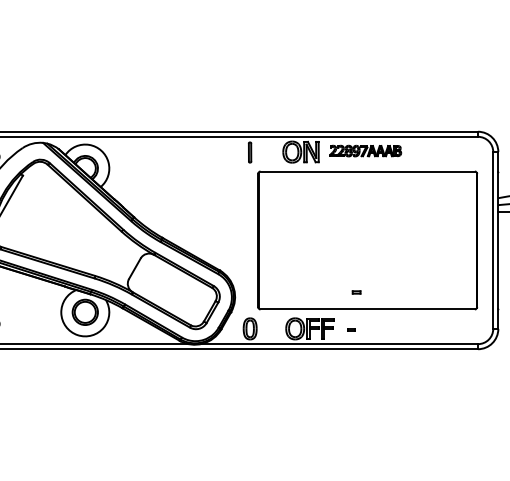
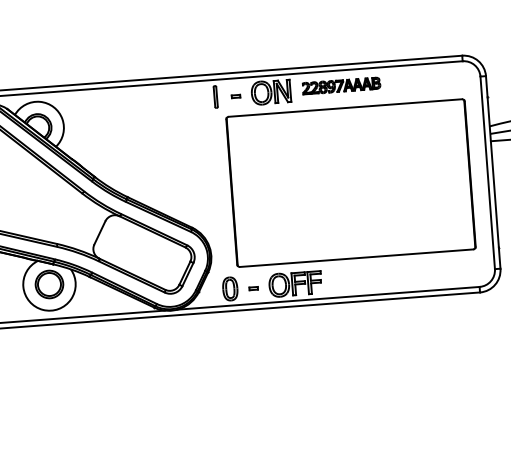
part: (356, 292) -> (235, 96), moved
part: (351, 329) -> (253, 287), moved

